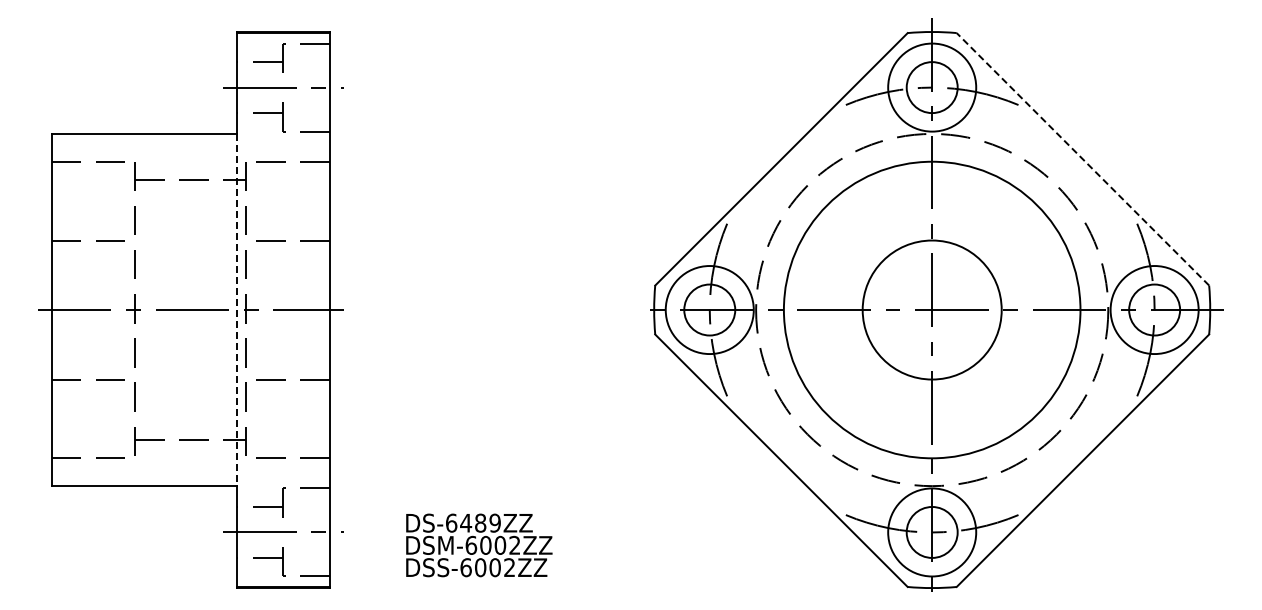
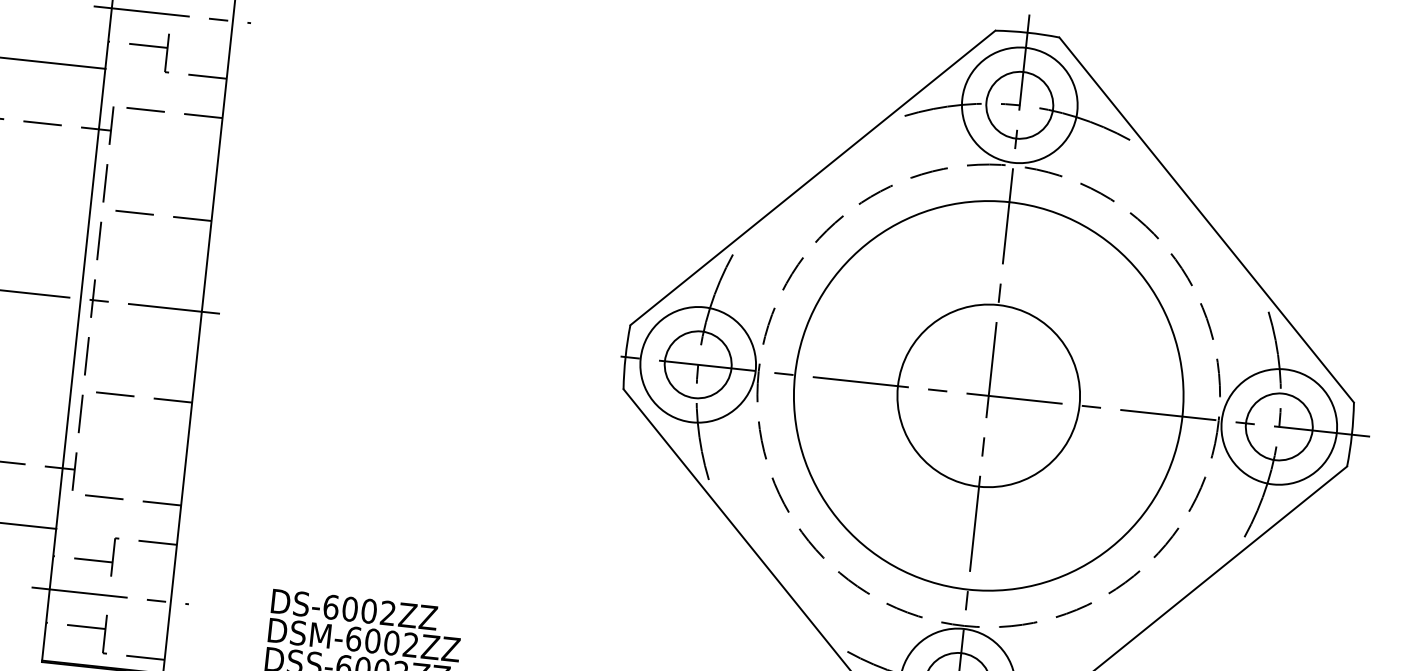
line: (1082, 159) -> (1206, 220), dashed -> solid
line: (237, 310) -> (81, 299), dashed -> solid
text: (480, 522) -> (369, 610), DS-6489ZZ -> DS-6002ZZ

